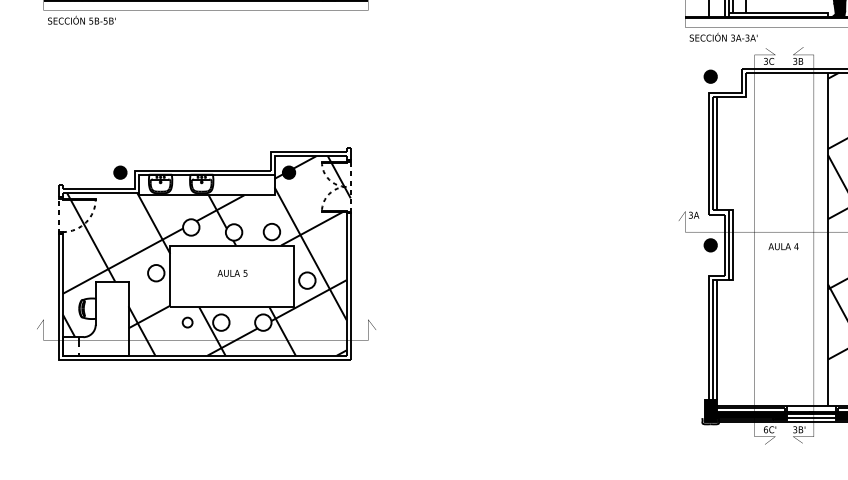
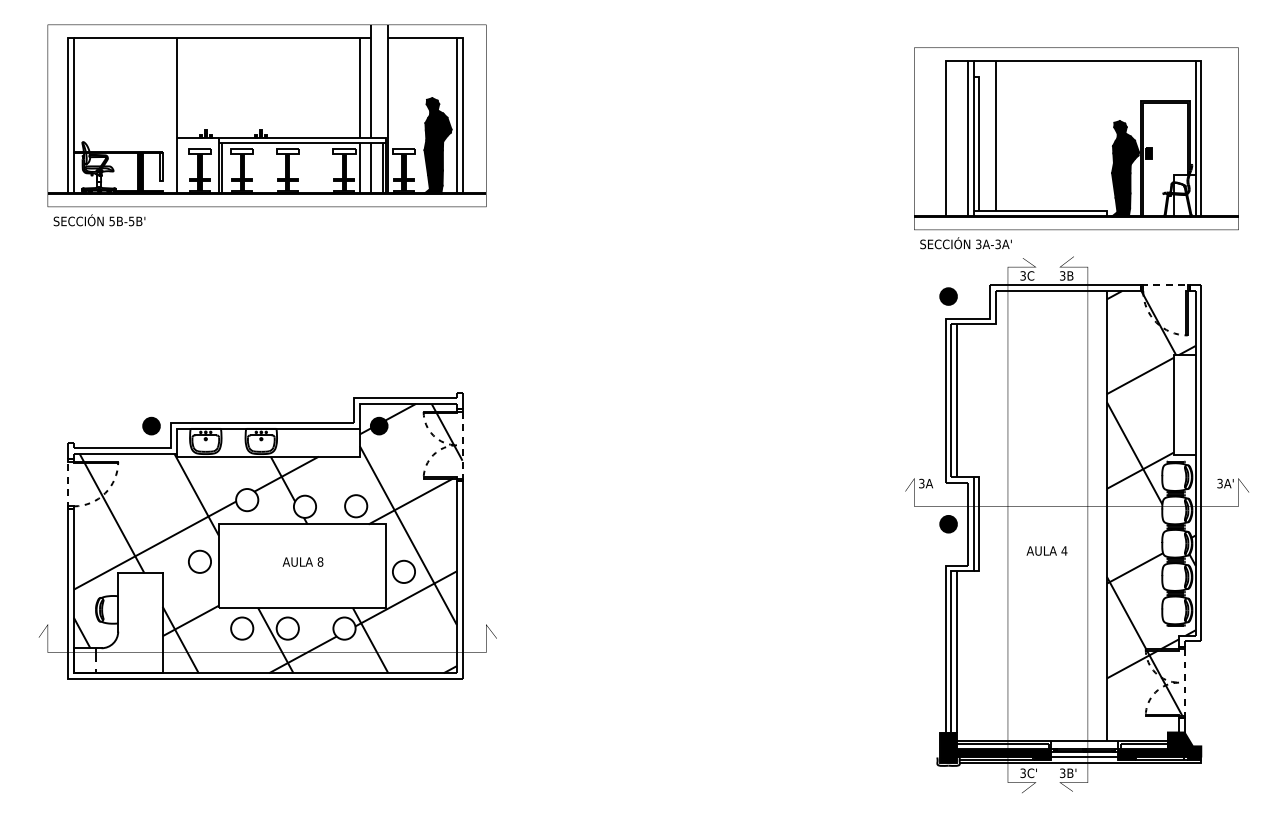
text: (783, 246) -> (1046, 550), moved
text: (245, 272) -> (320, 561), 5 -> 8
circle: (187, 322) -> (242, 628), size x1.67
text: (765, 429) -> (1022, 773), 6C' -> 3C'

